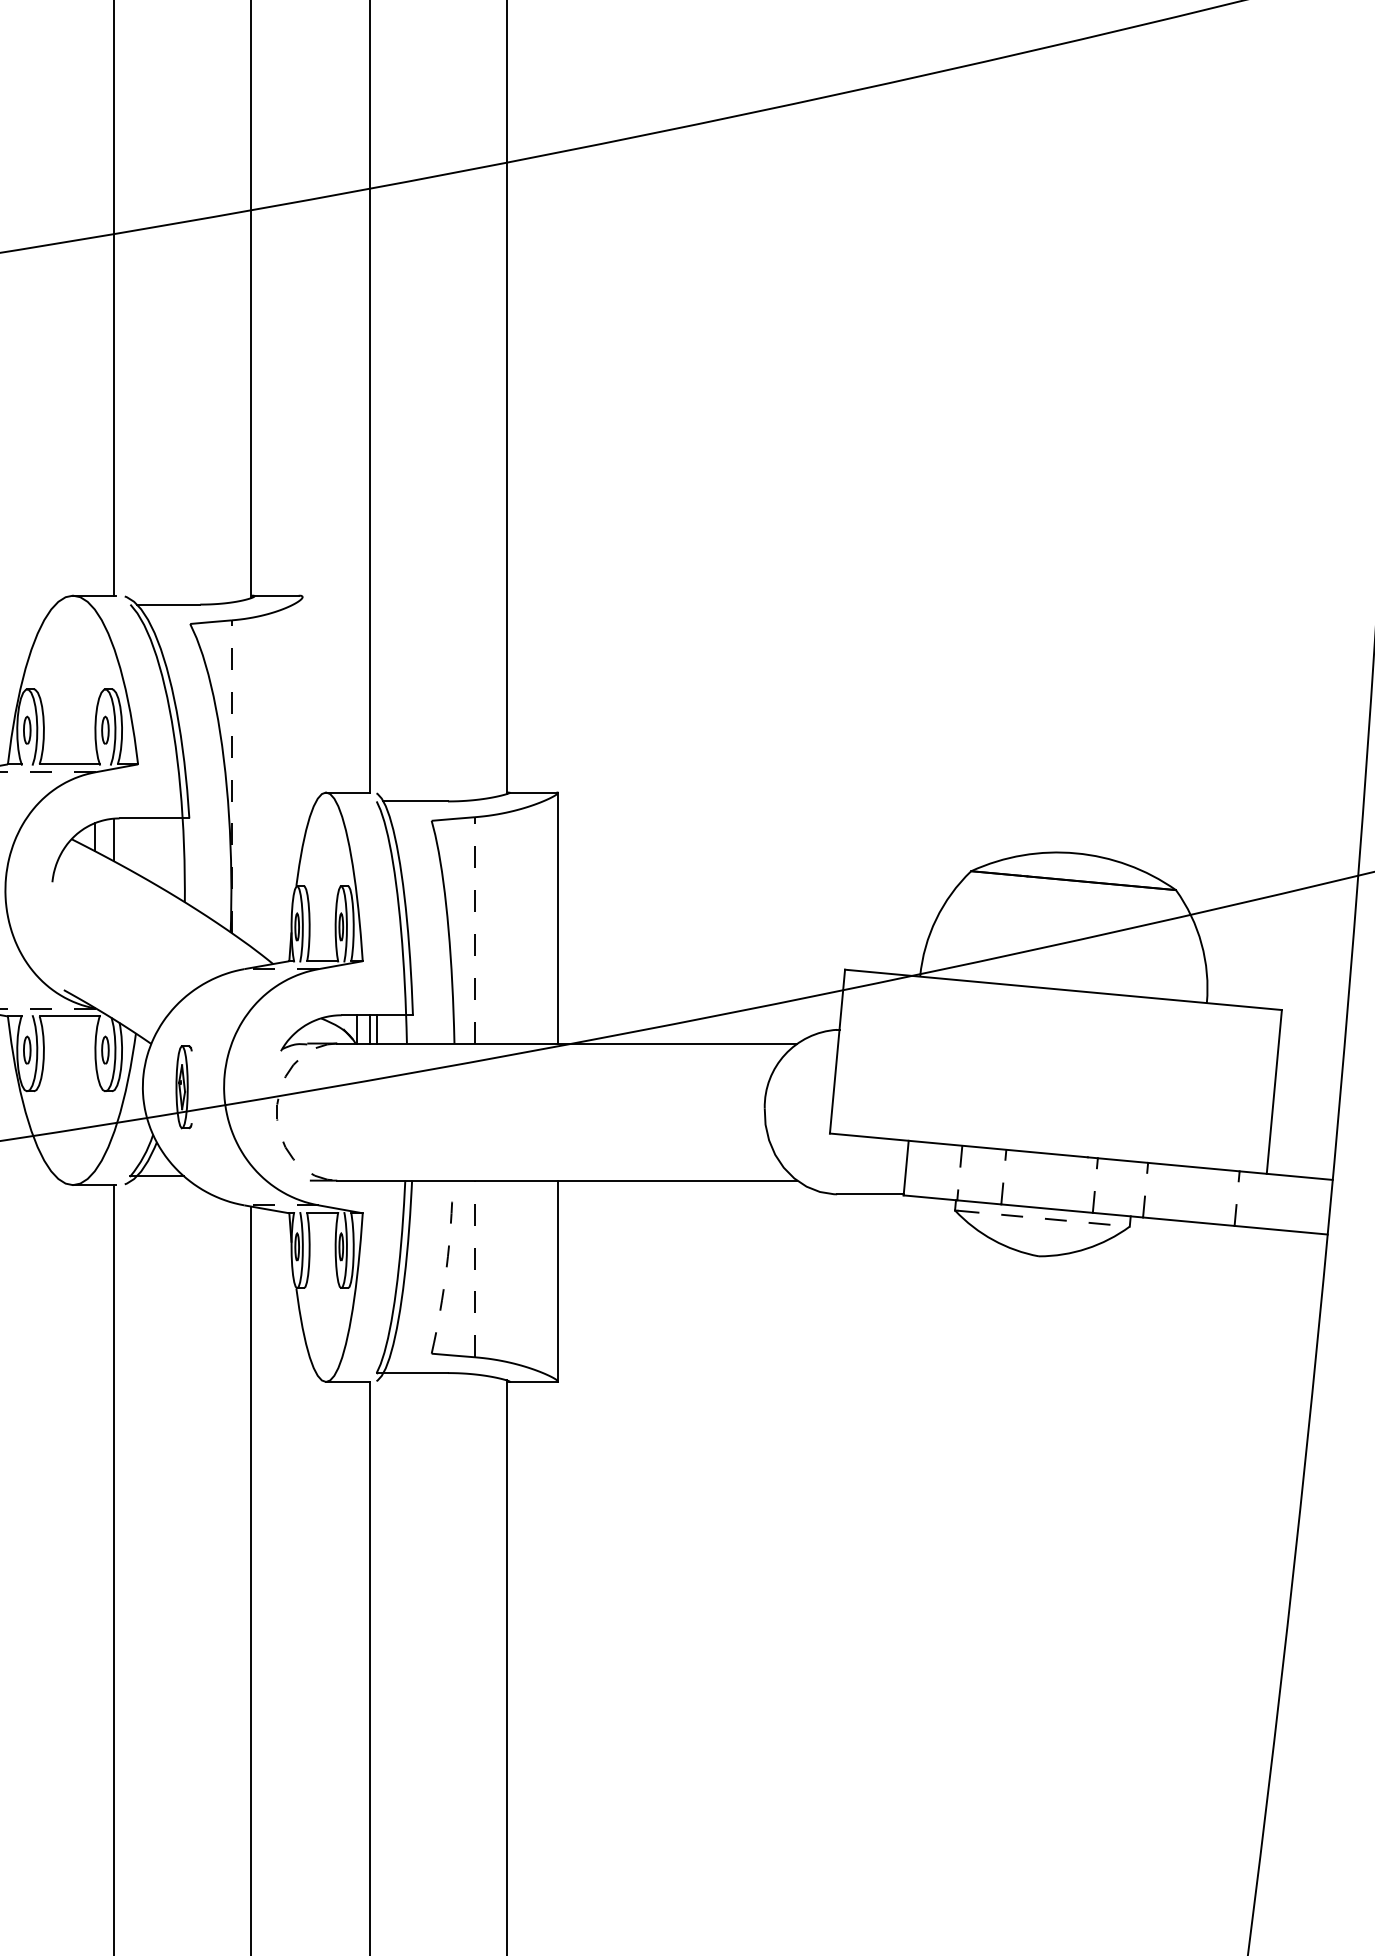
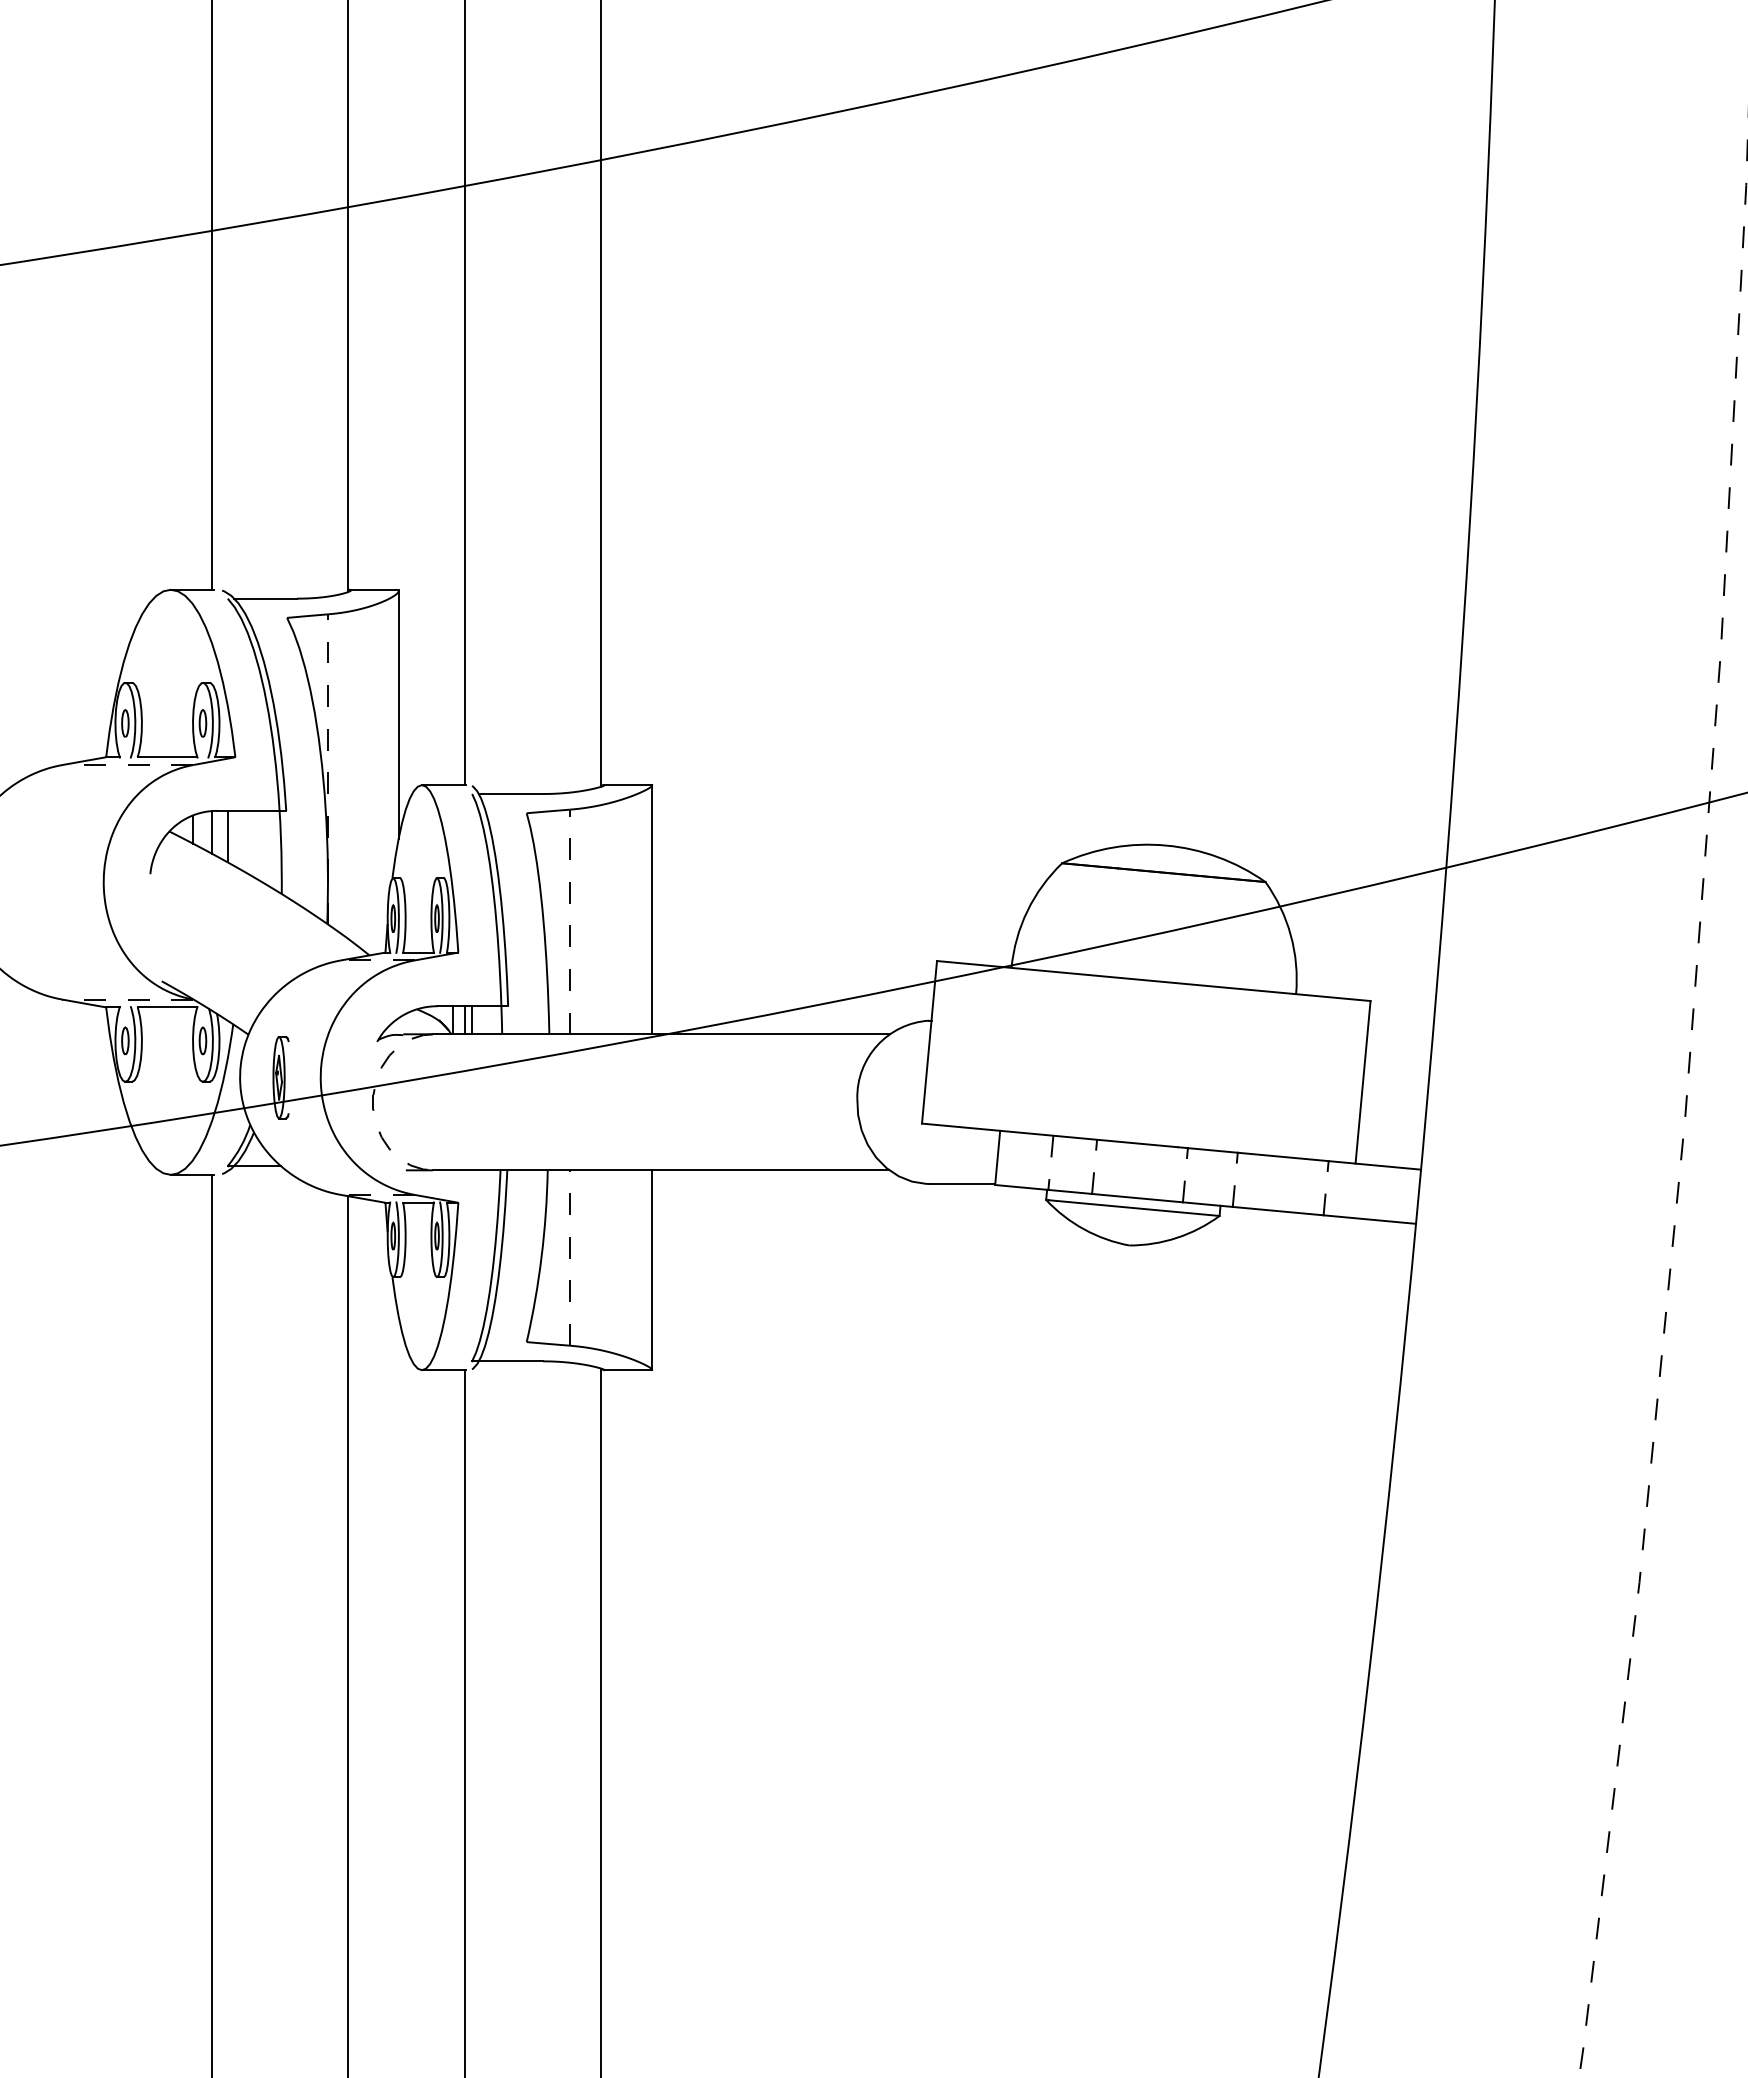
line: (302, 720) -> (398, 713), added
line: (130, 844) -> (227, 836), added
line: (1044, 1219) -> (1134, 1208), dashed -> solid
arc: (446, 1267) -> (541, 1256), dashed -> solid

